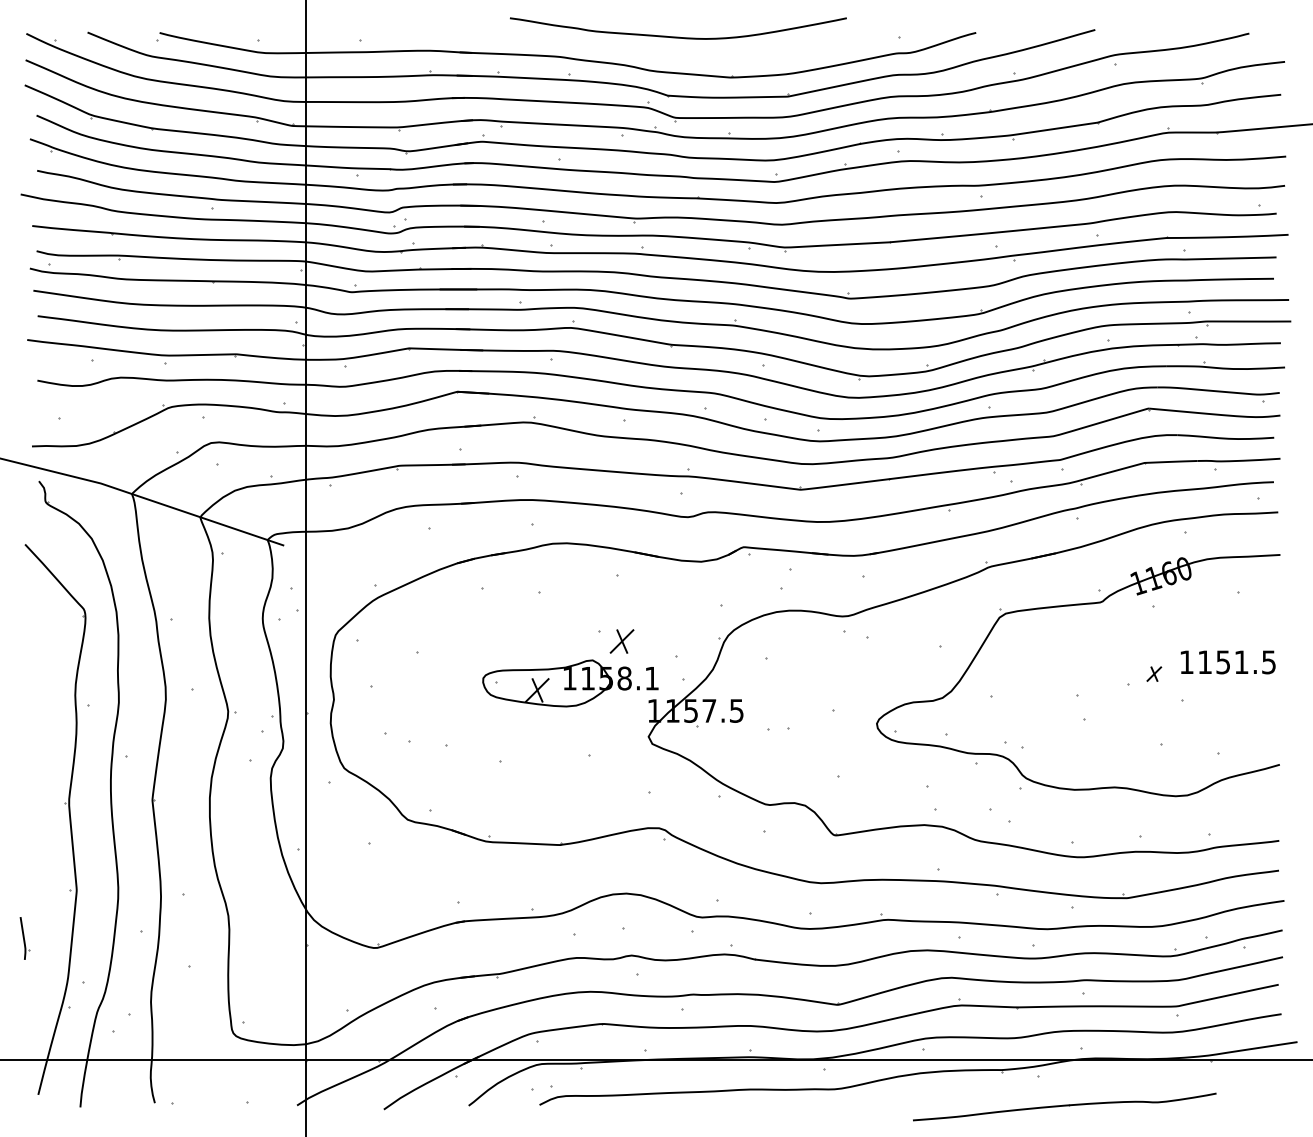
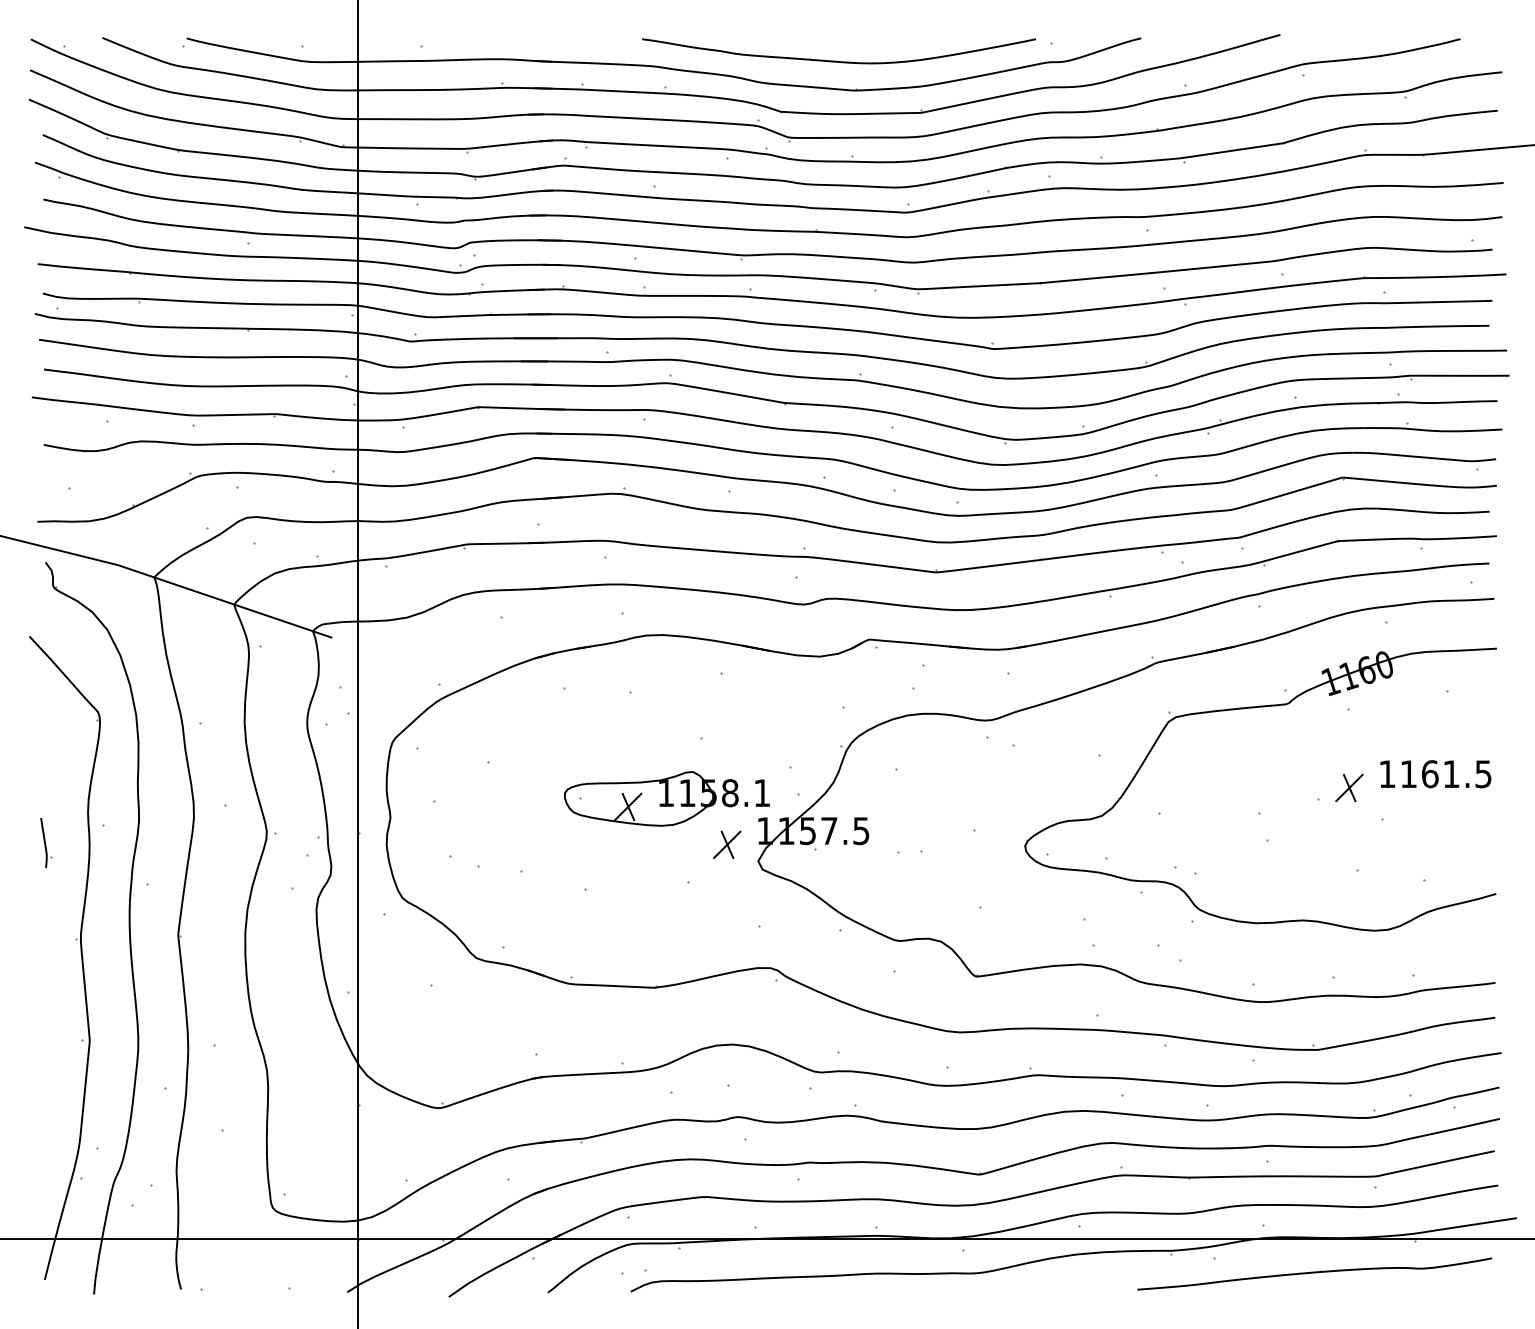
curve: (676, 36) -> (836, 60), moved
part: (622, 641) -> (727, 844), moved
text: (1223, 662) -> (1430, 774), 1151.5 -> 1161.5
part: (1154, 673) -> (1349, 787), size x1.67
part: (25, 938) -> (46, 843), moved
part: (1064, 1106) -> (1314, 1273), moved

